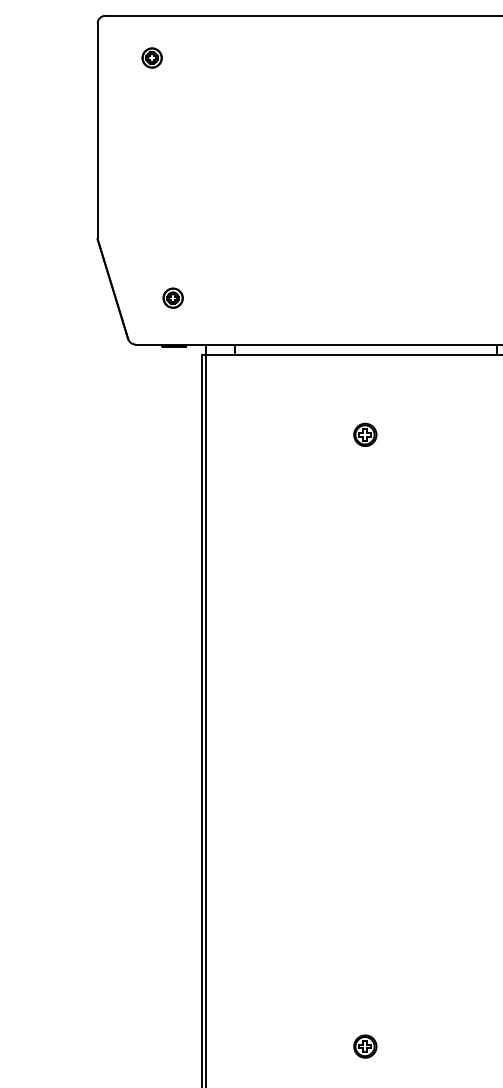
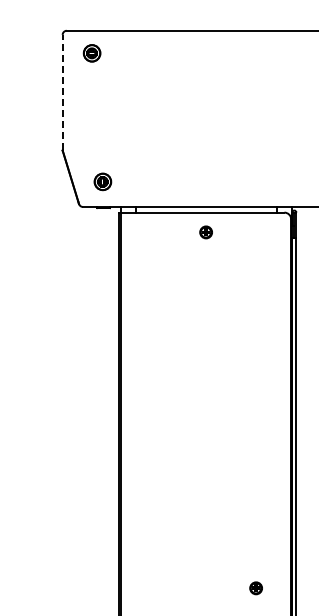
part: (151, 58) -> (91, 53), size x1.6
line: (97, 130) -> (62, 92), solid -> dashed
part: (173, 298) -> (103, 182), size x1.6
part: (364, 435) -> (205, 232), moved
part: (364, 1046) -> (255, 588), moved

